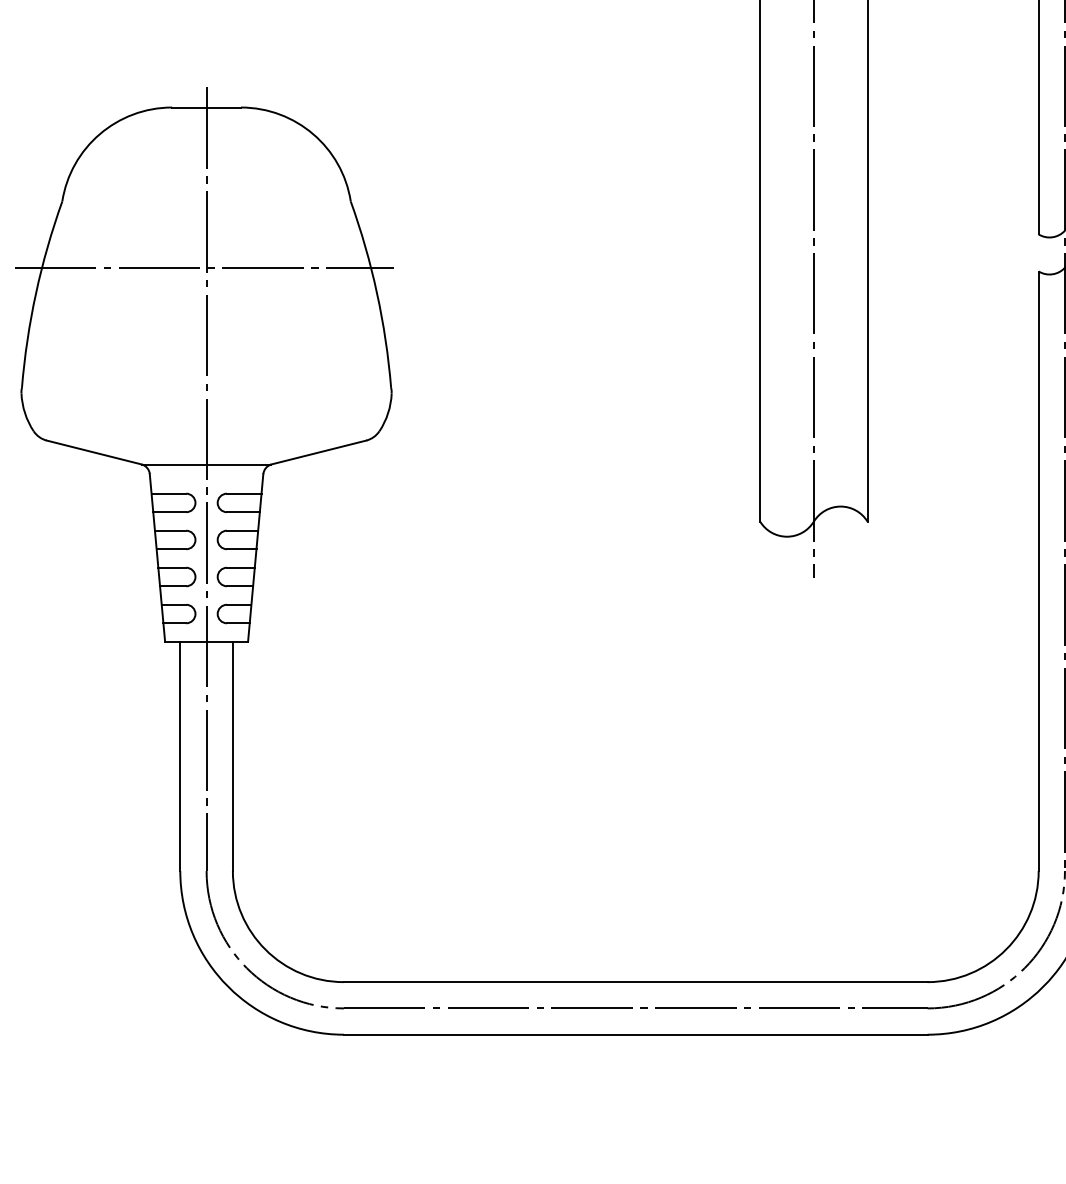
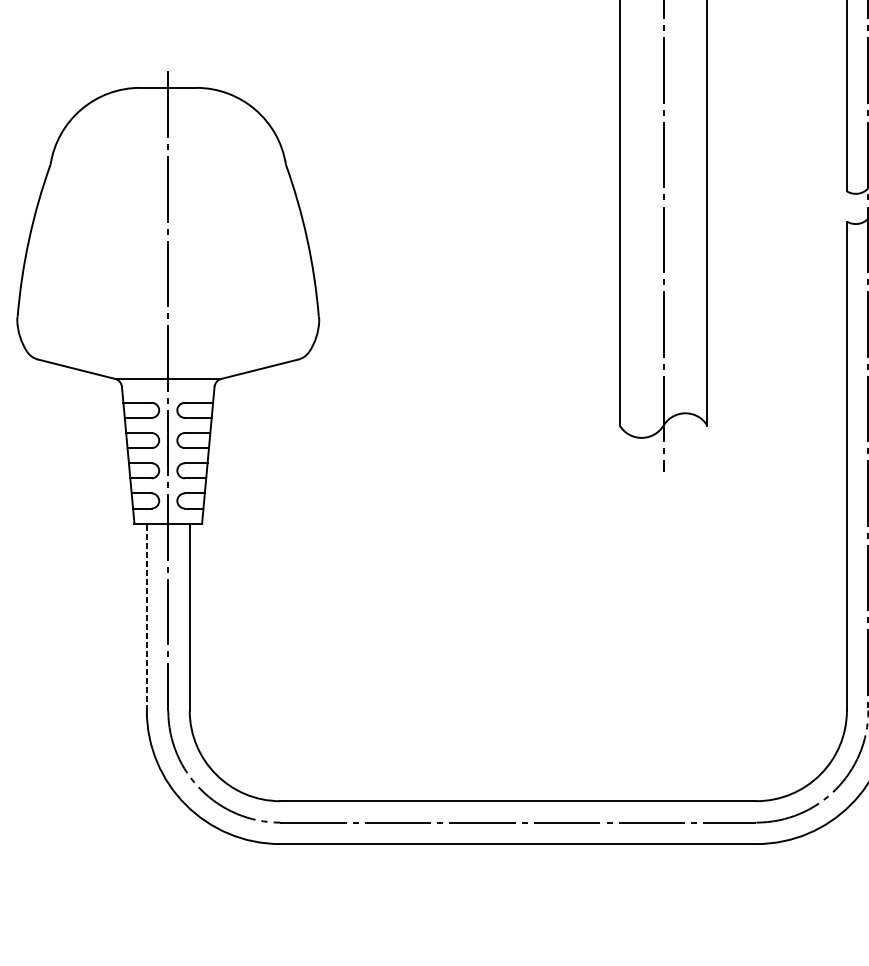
line: (204, 267) -> (166, 218), removed
line: (180, 756) -> (147, 617), solid -> dashed

